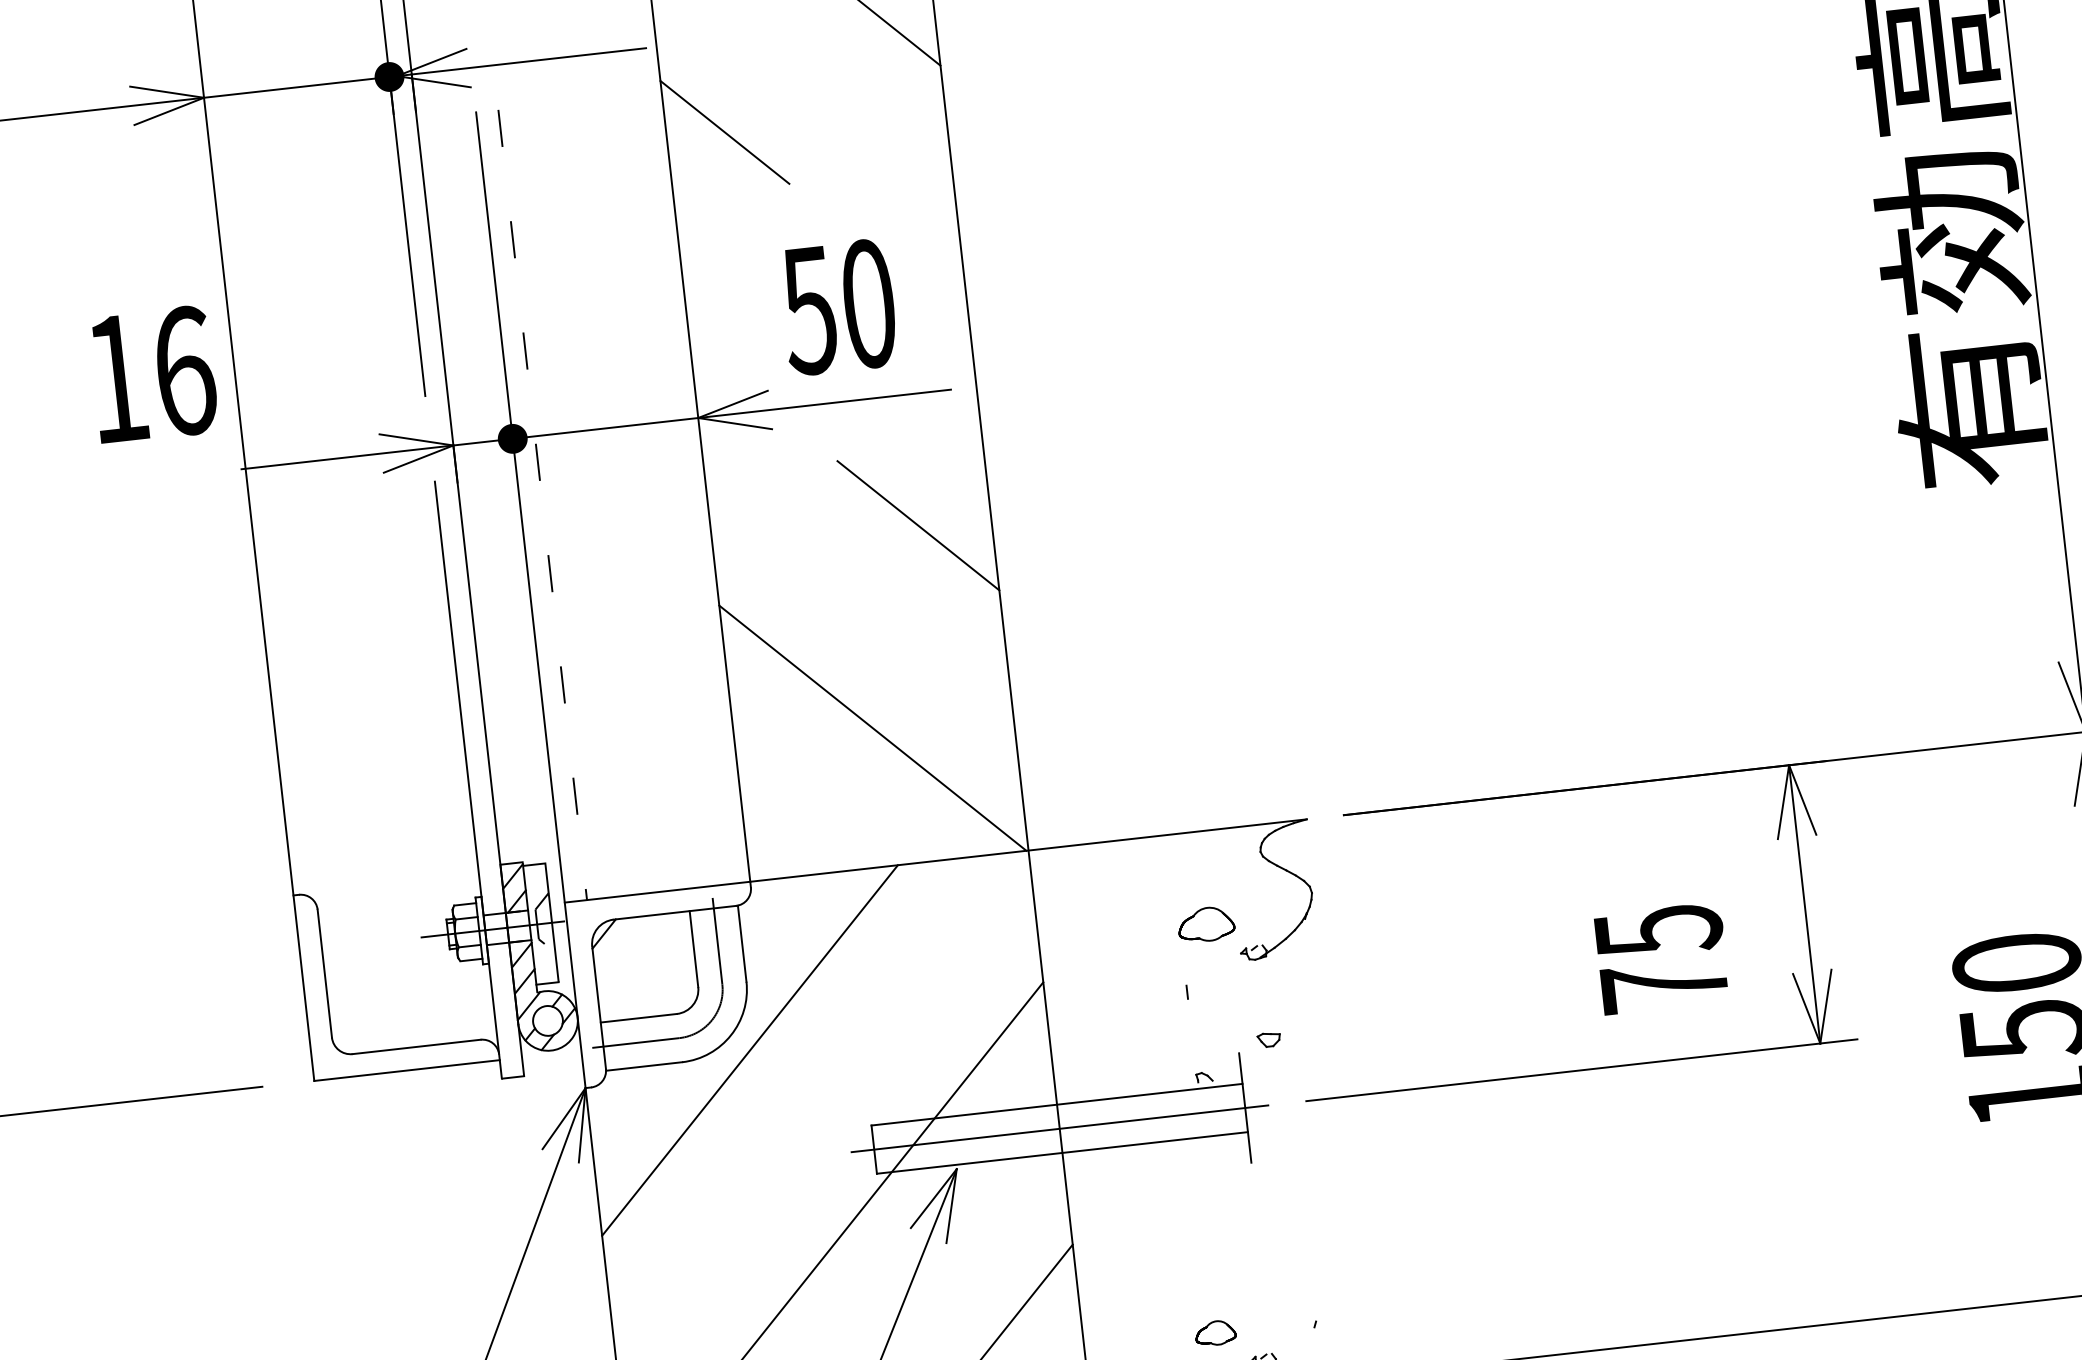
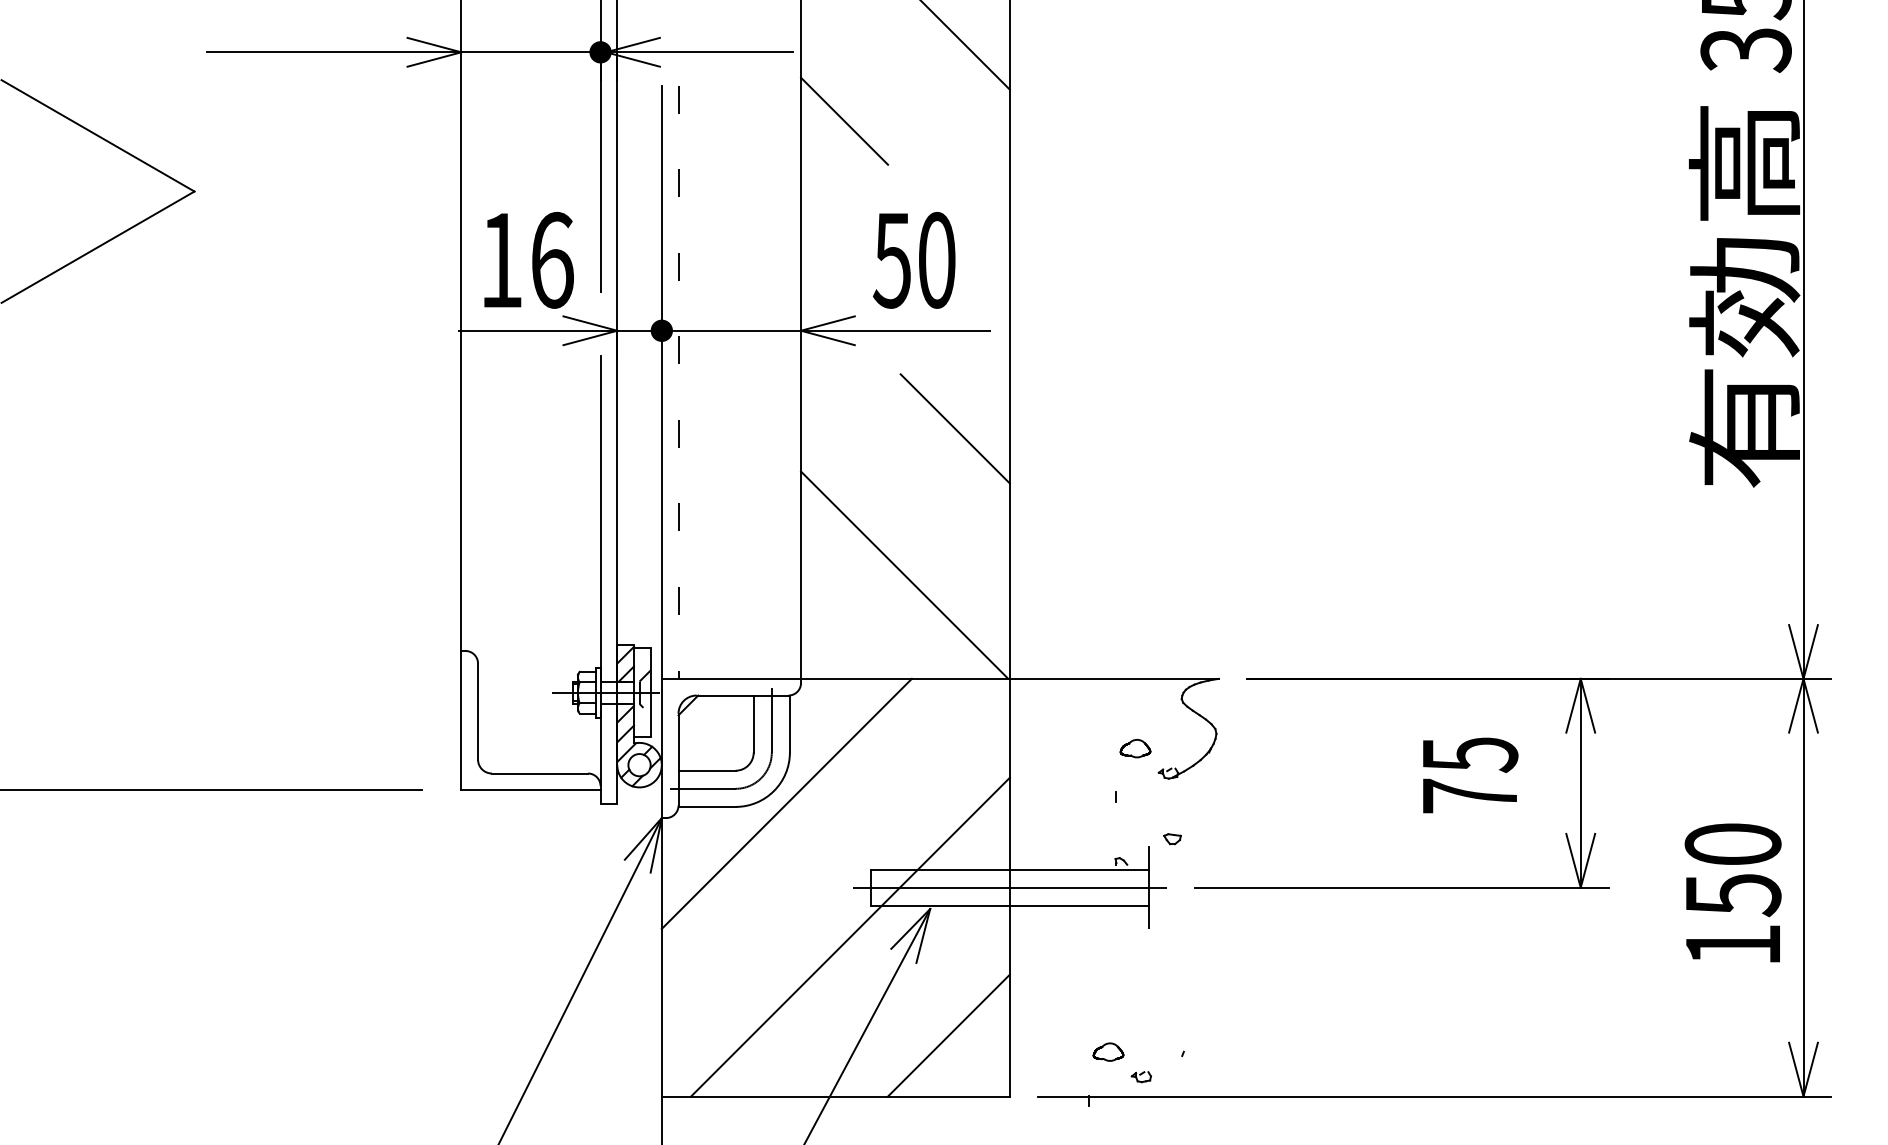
text: (153, 374) -> (528, 260), moved
part: (1206, 924) -> (1135, 748), size x0.71
text: (1662, 958) -> (1470, 775), moved

